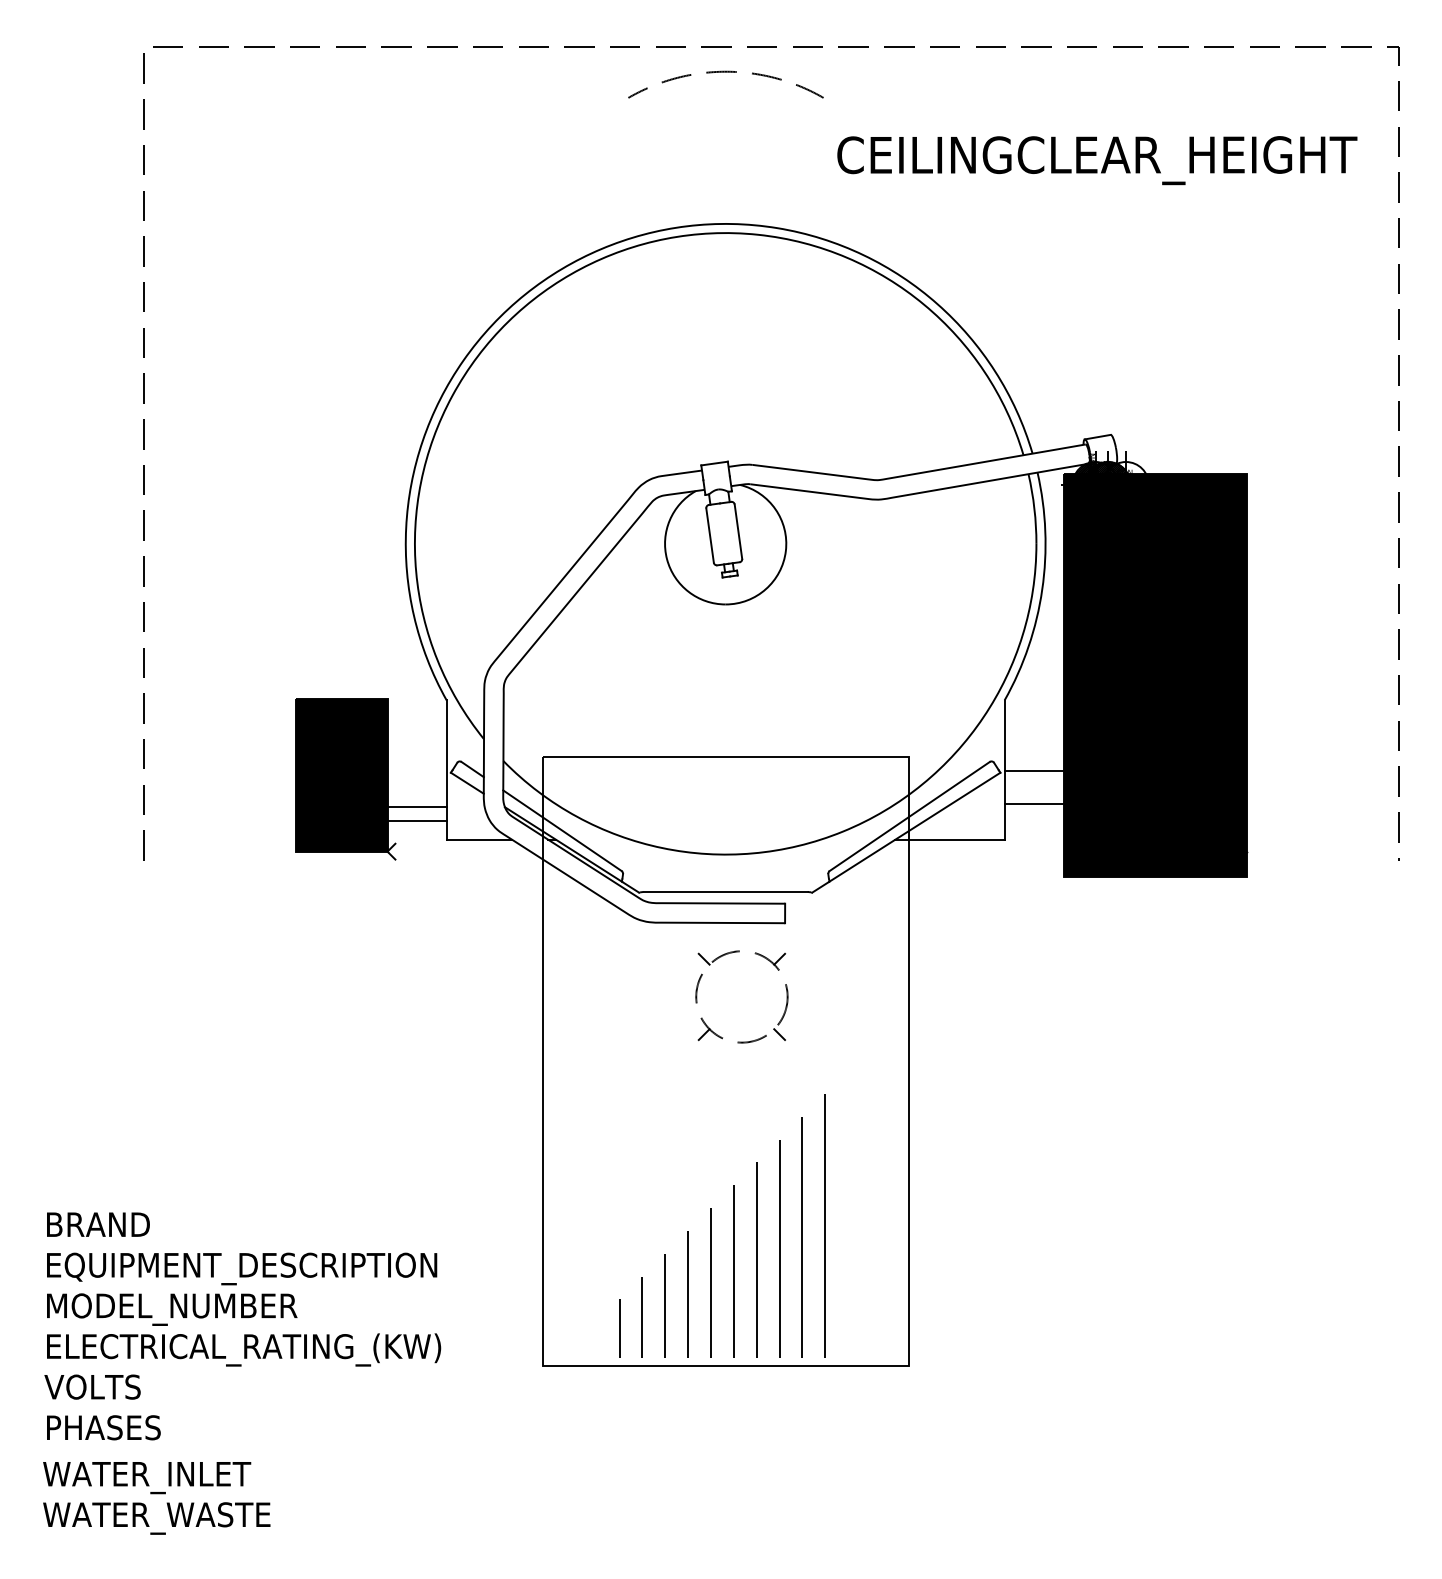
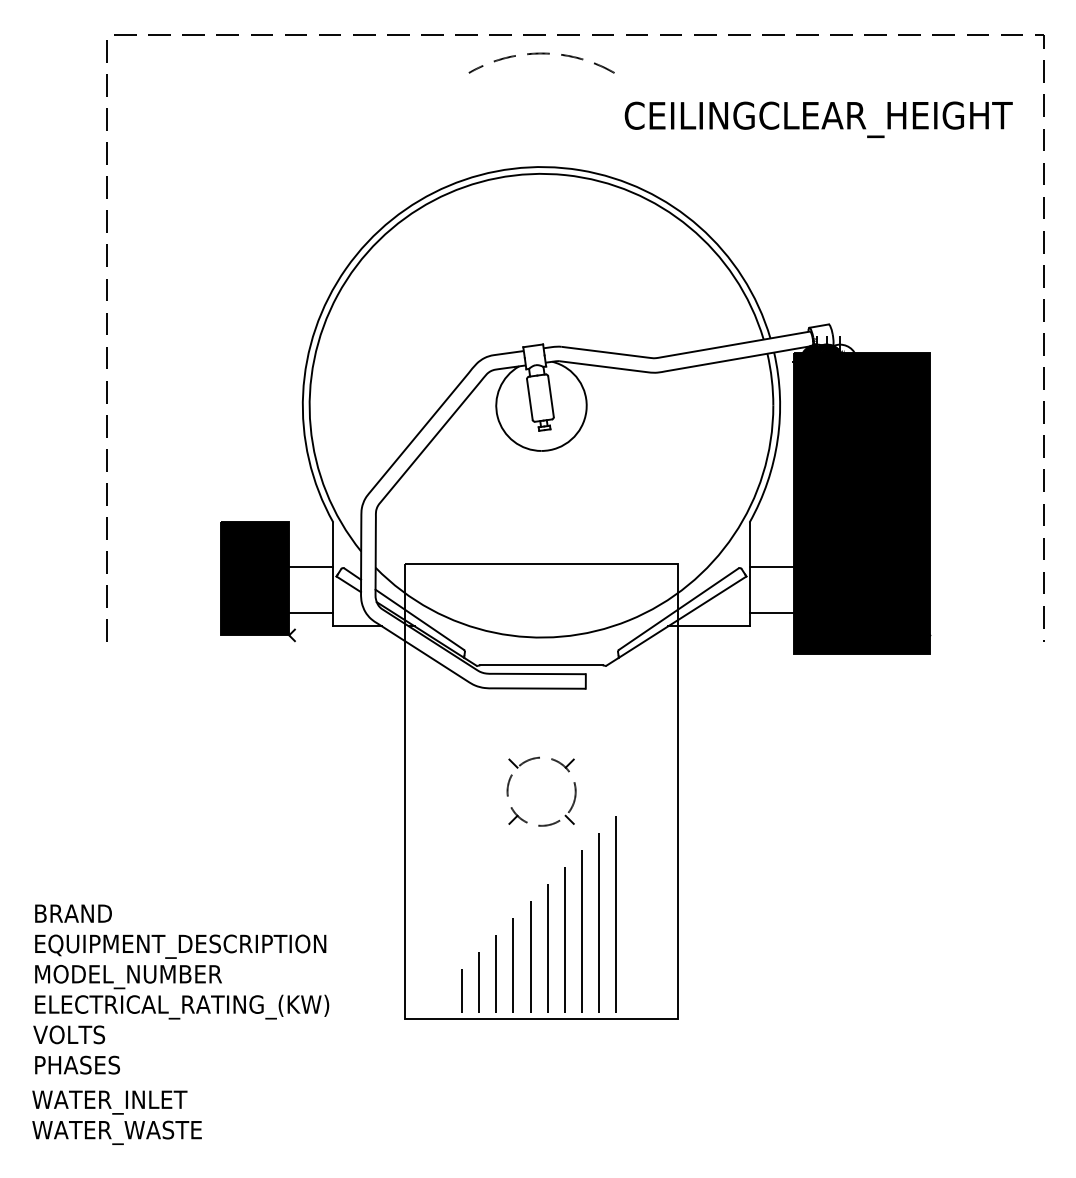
line: (1033, 771) -> (771, 612), moved
line: (1033, 804) -> (771, 567), moved
line: (417, 807) -> (311, 567), moved
part: (710, 965) -> (518, 768), moved

